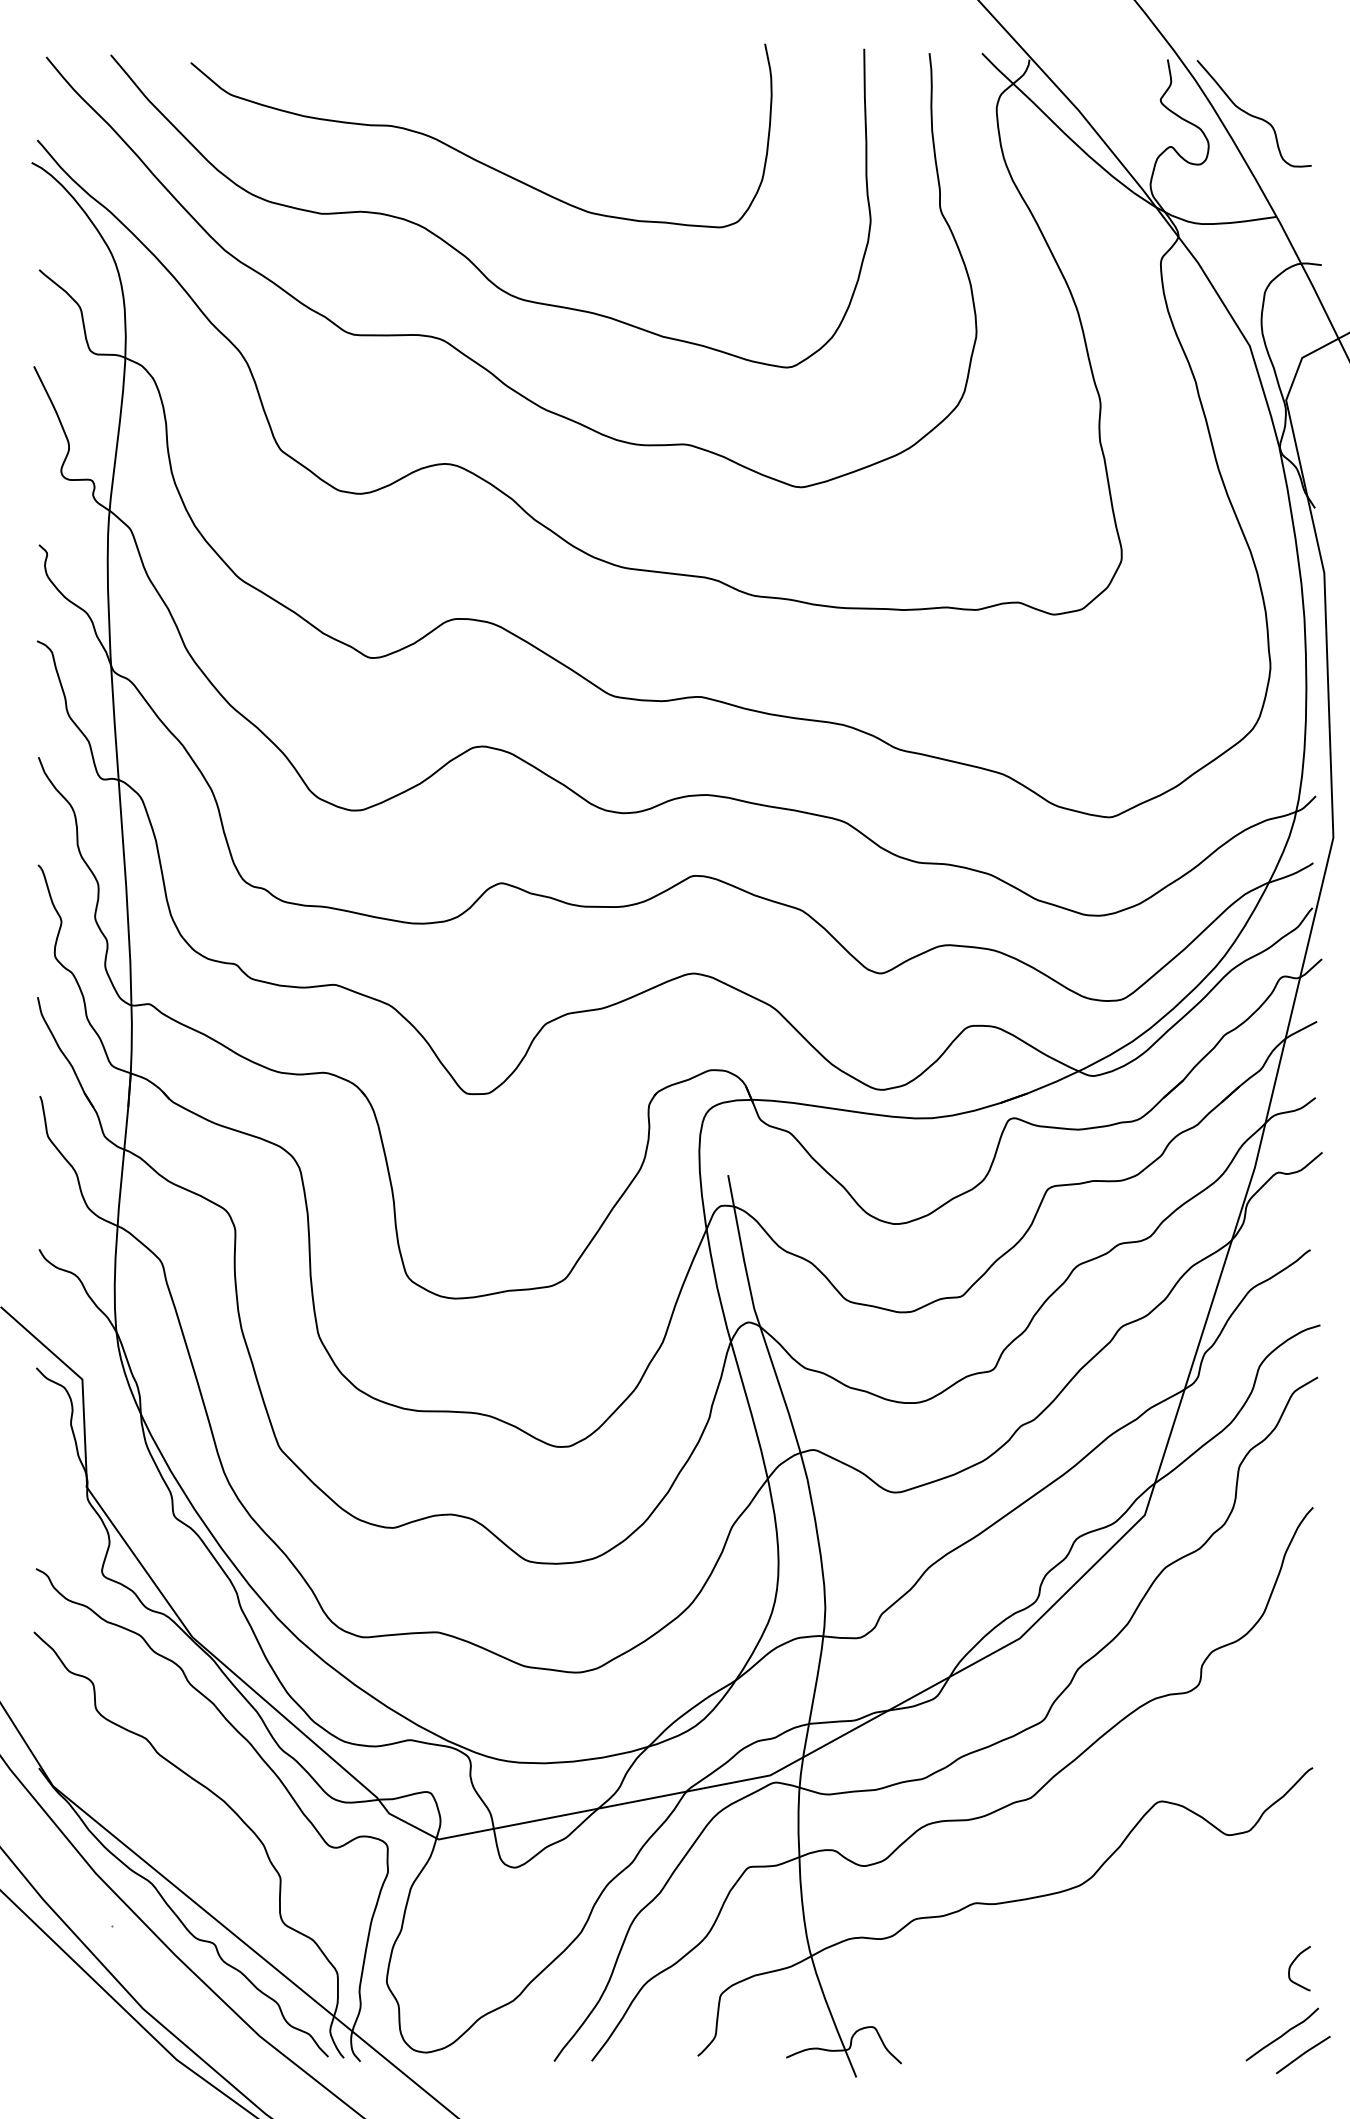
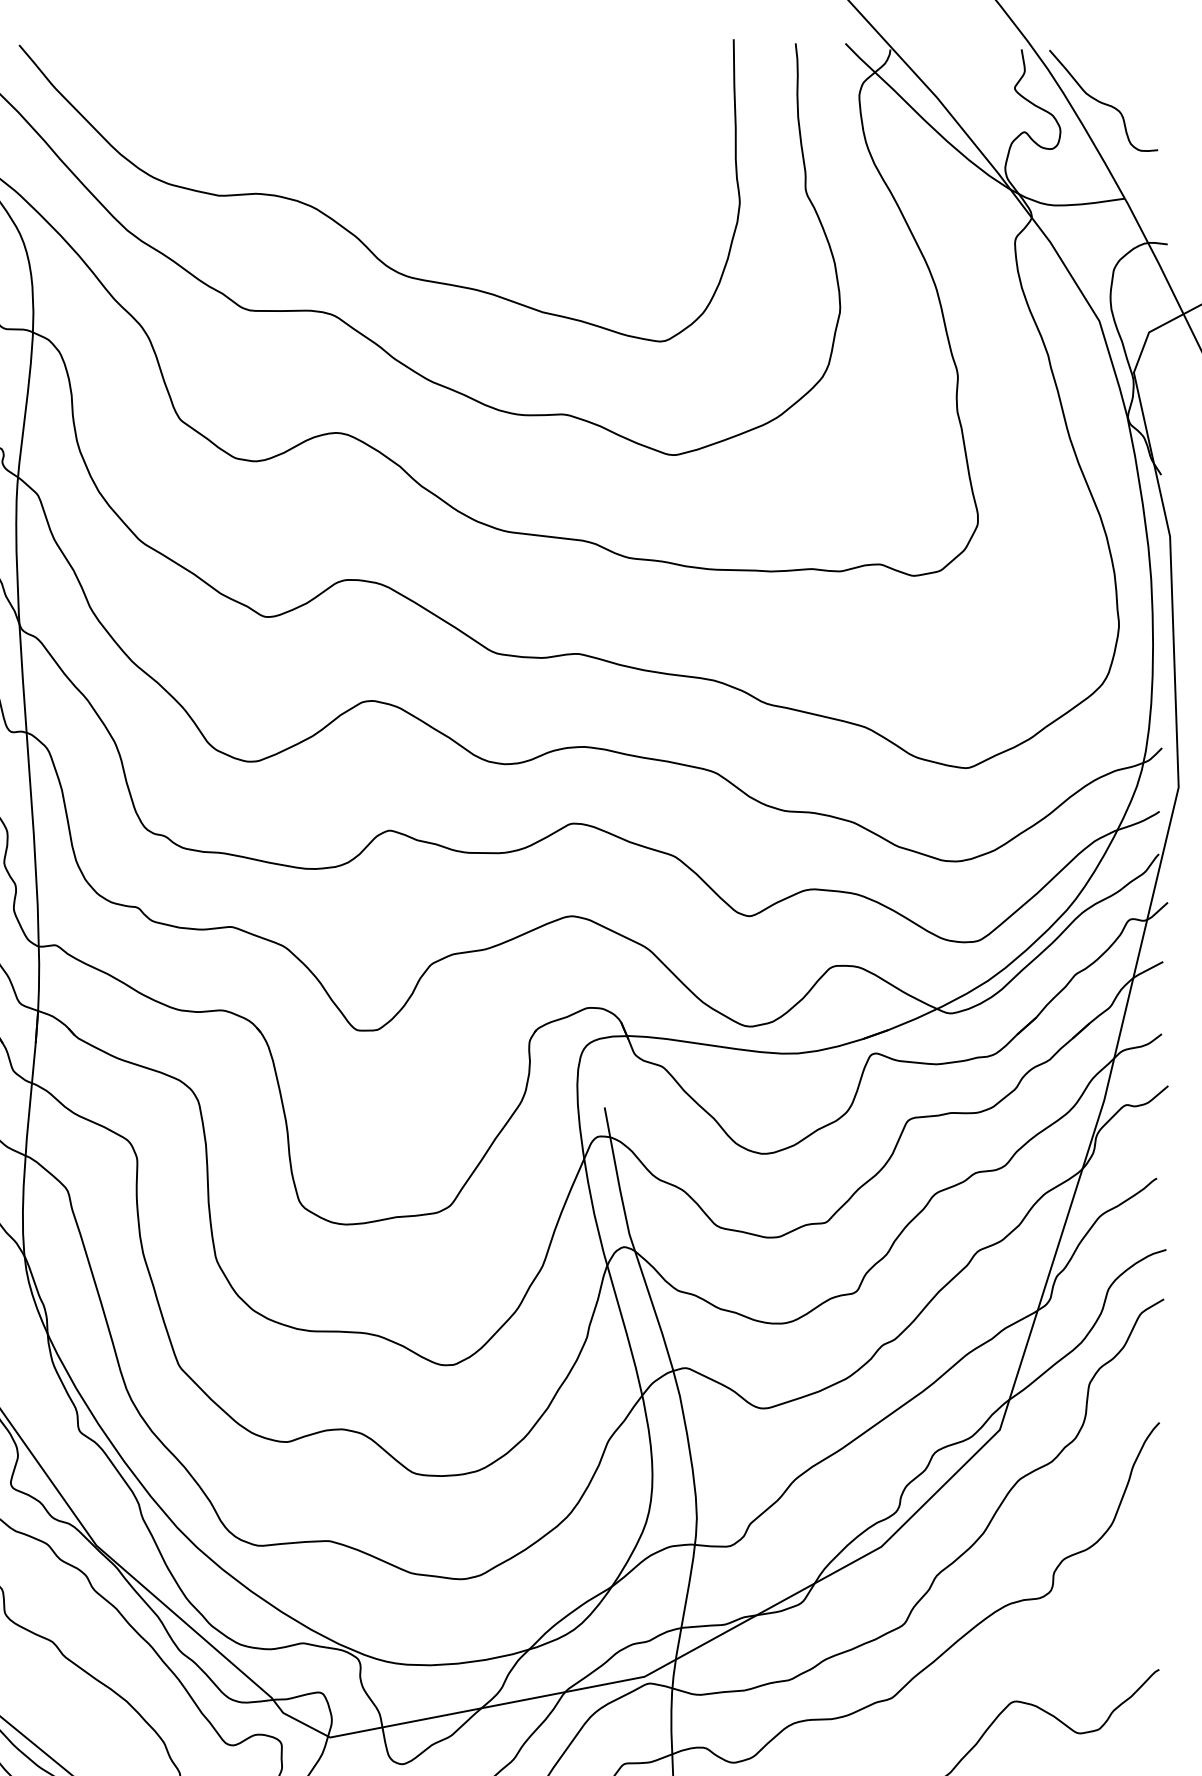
curve: (469, 155) -> (359, 140), removed

